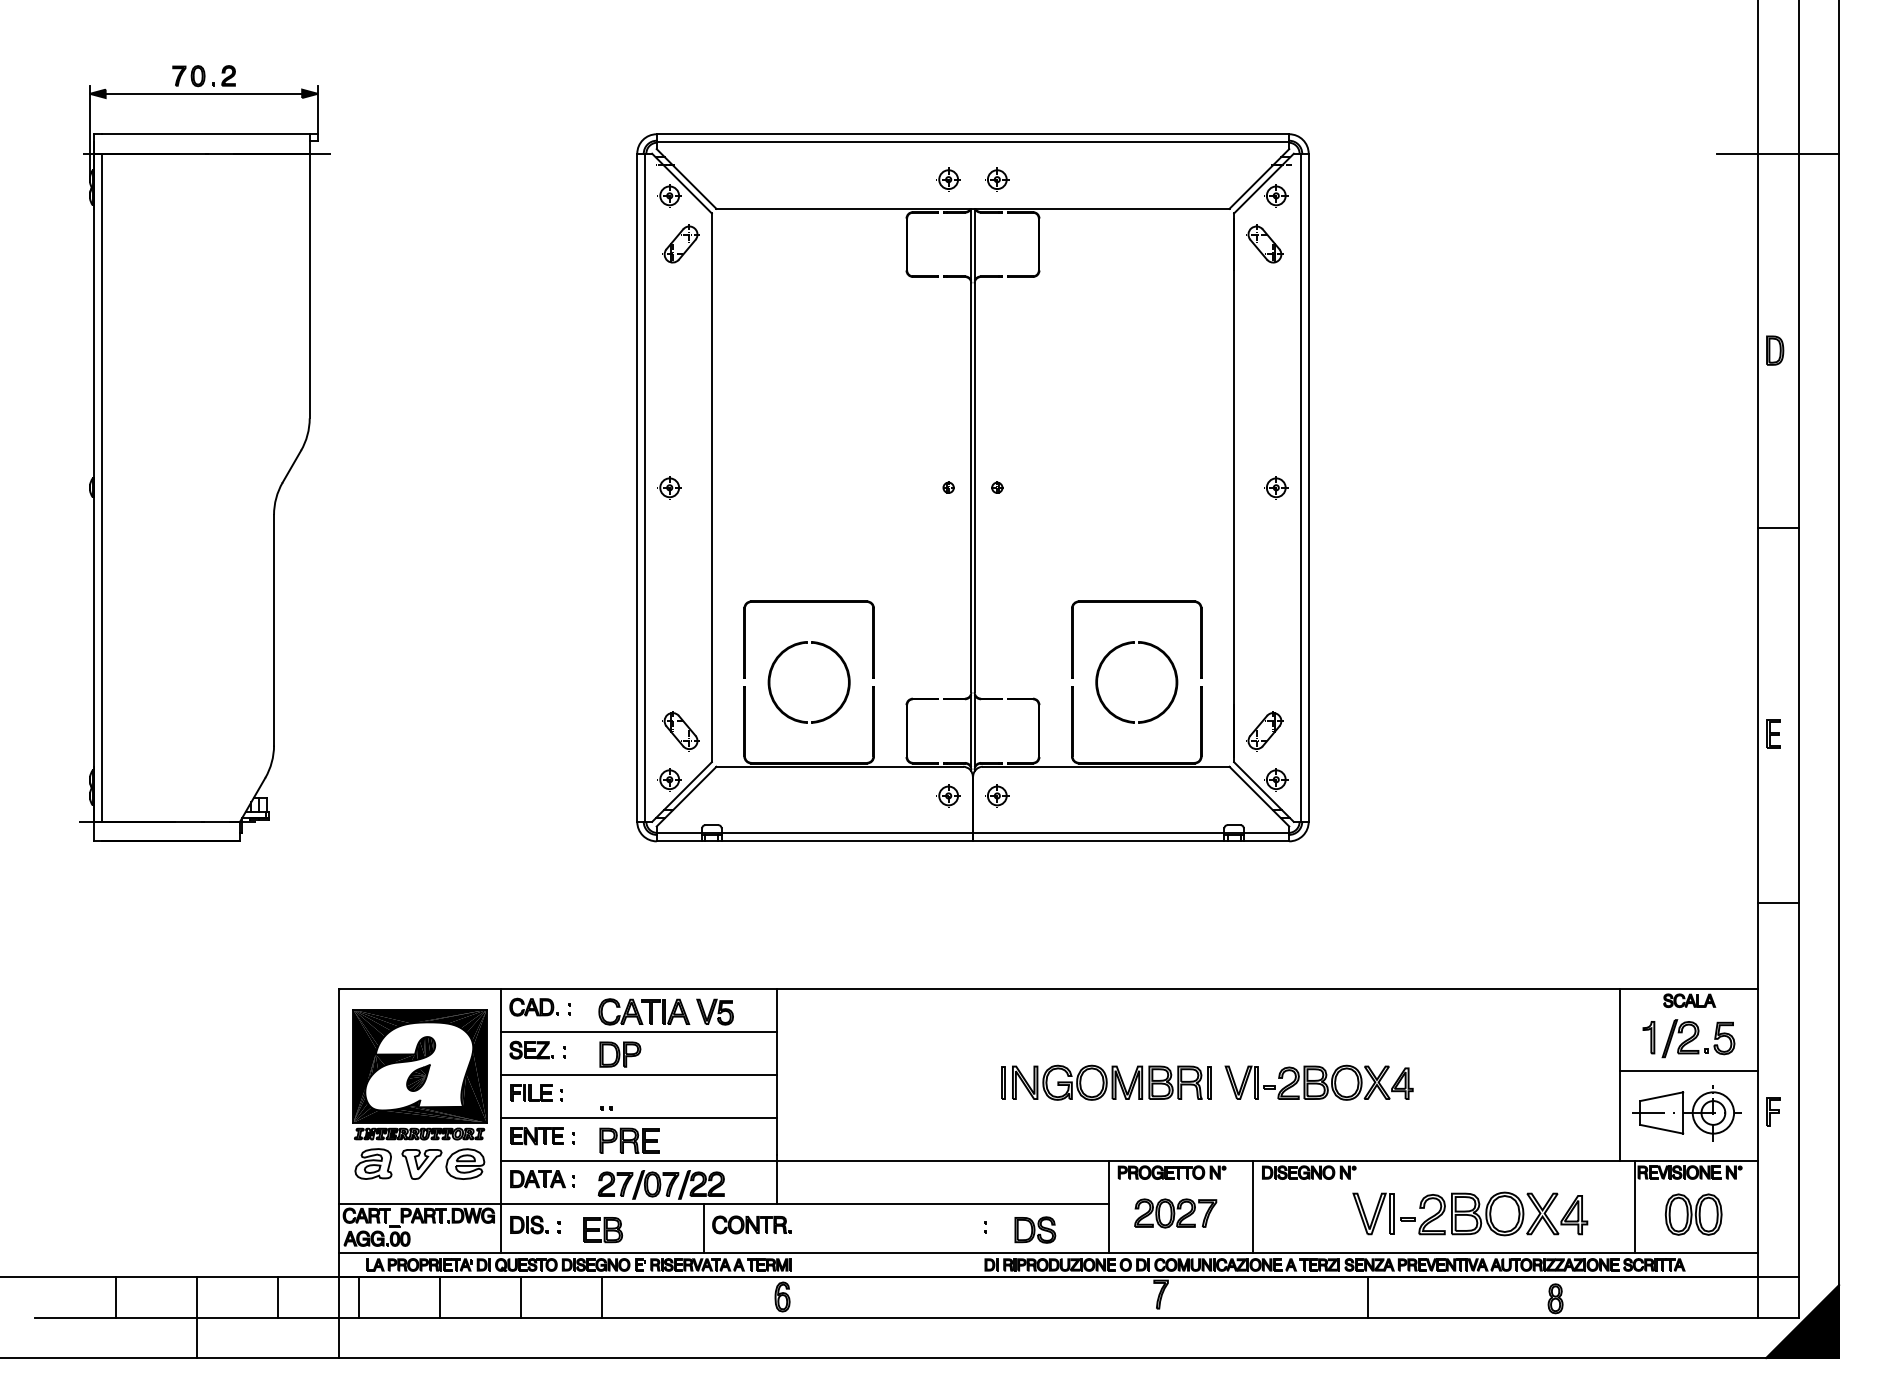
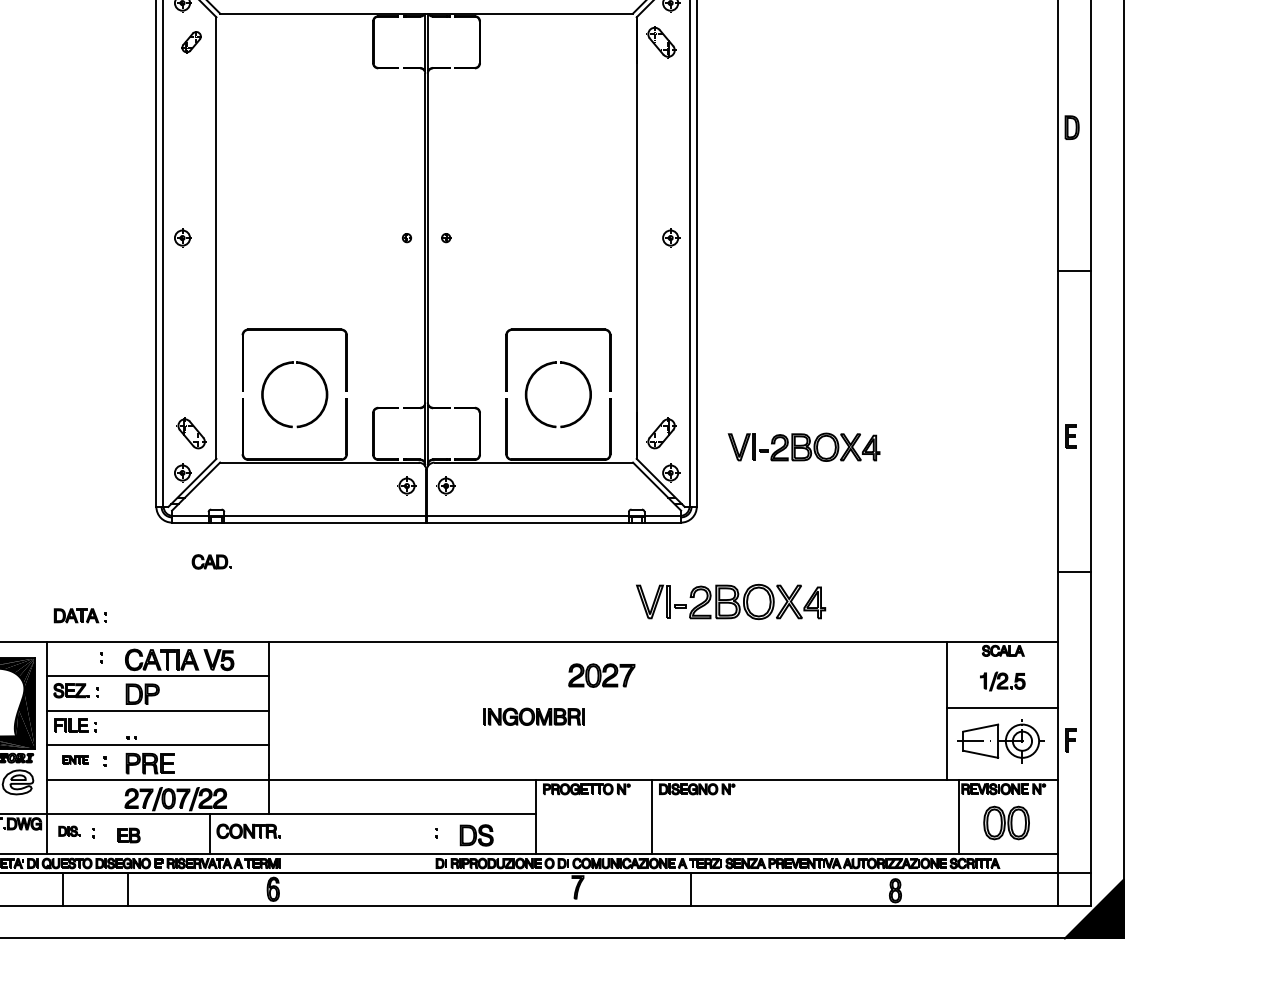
part: (680, 243) -> (191, 41), size x0.7
part: (533, 1006) -> (211, 561), moved
part: (1688, 1038) -> (1002, 681), size x0.6
part: (1106, 1082) -> (534, 716), size x0.6
part: (1318, 1082) -> (803, 447), moved
part: (536, 1136) -> (75, 760), size x0.6
part: (542, 1179) -> (80, 616), moved
part: (1175, 1213) -> (601, 675), moved
part: (1470, 1213) -> (731, 601), moved
part: (529, 1224) -> (69, 830), size x0.7
part: (603, 1230) -> (129, 835), size x0.7
line: (1367, 1296) -> (690, 888), moved

